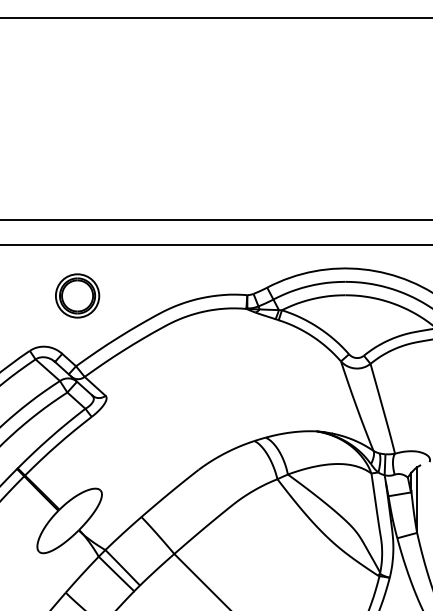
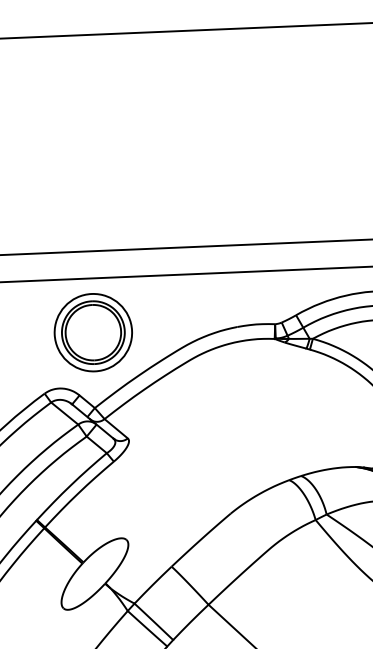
part: (77, 295) -> (93, 332), size x1.67

